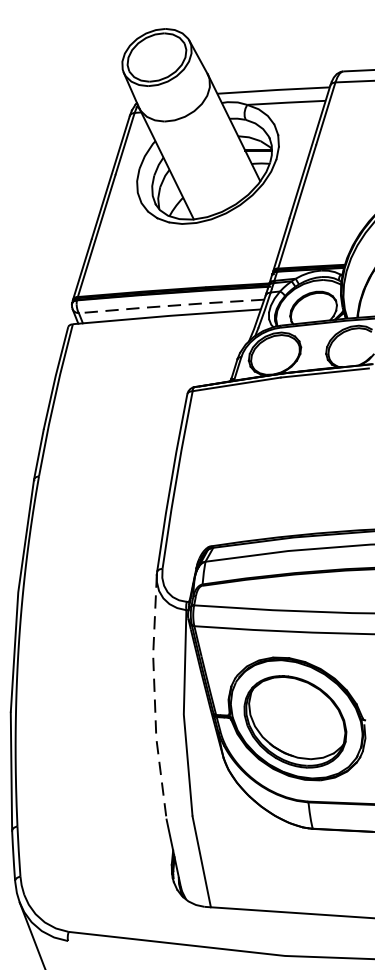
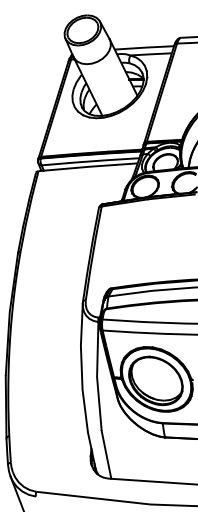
line: (171, 305) -> (90, 161), dashed -> solid
line: (154, 698) -> (81, 368), dashed -> solid

